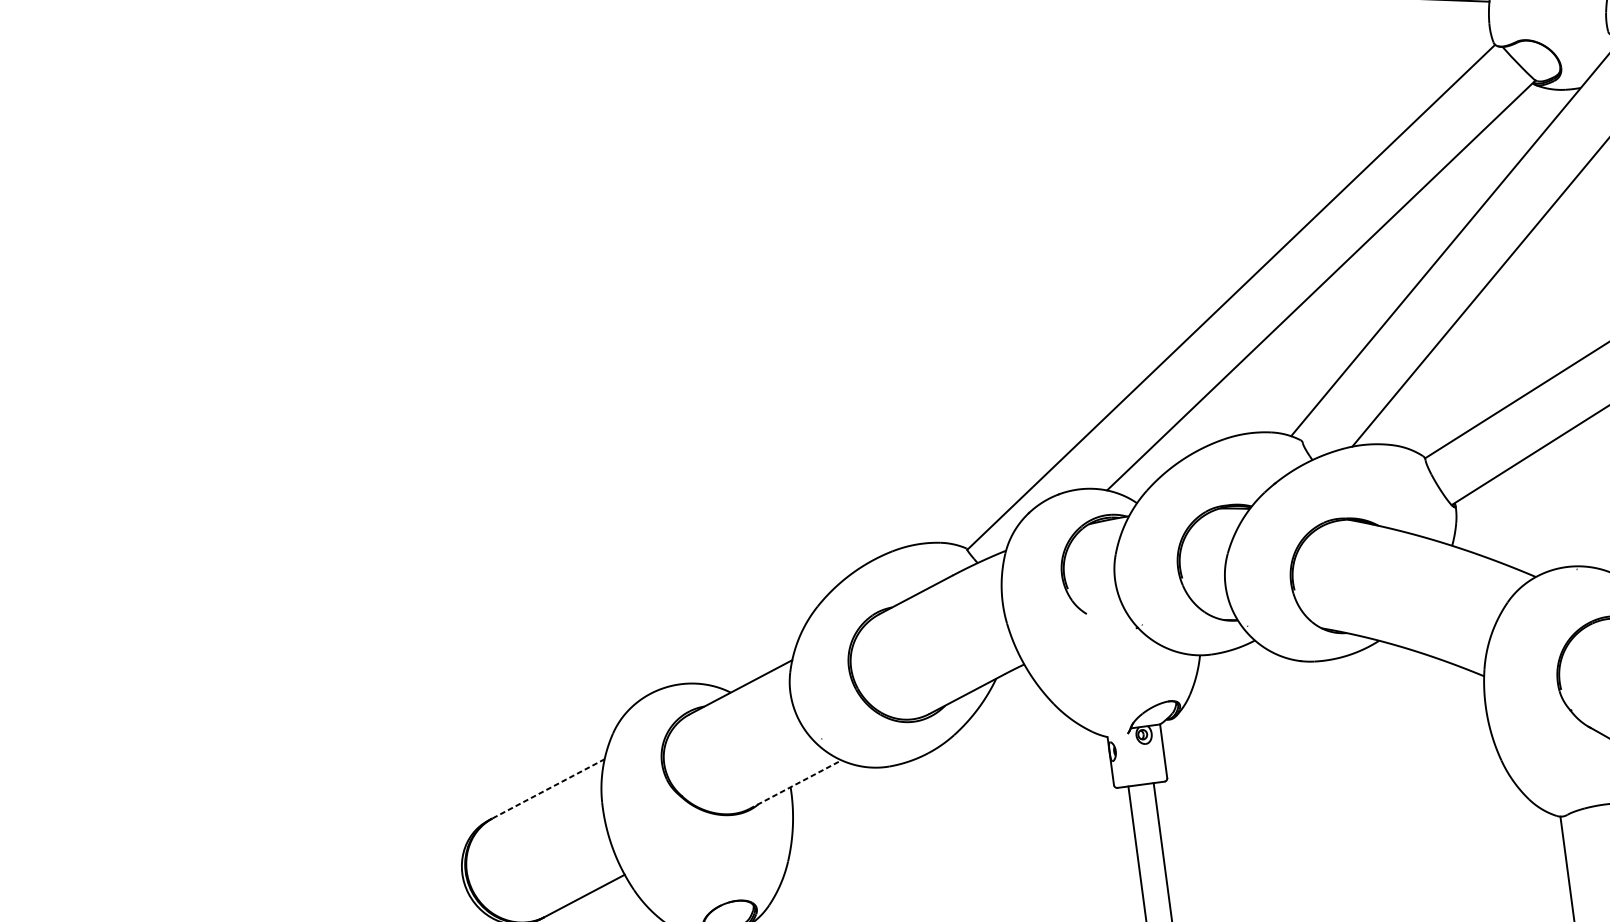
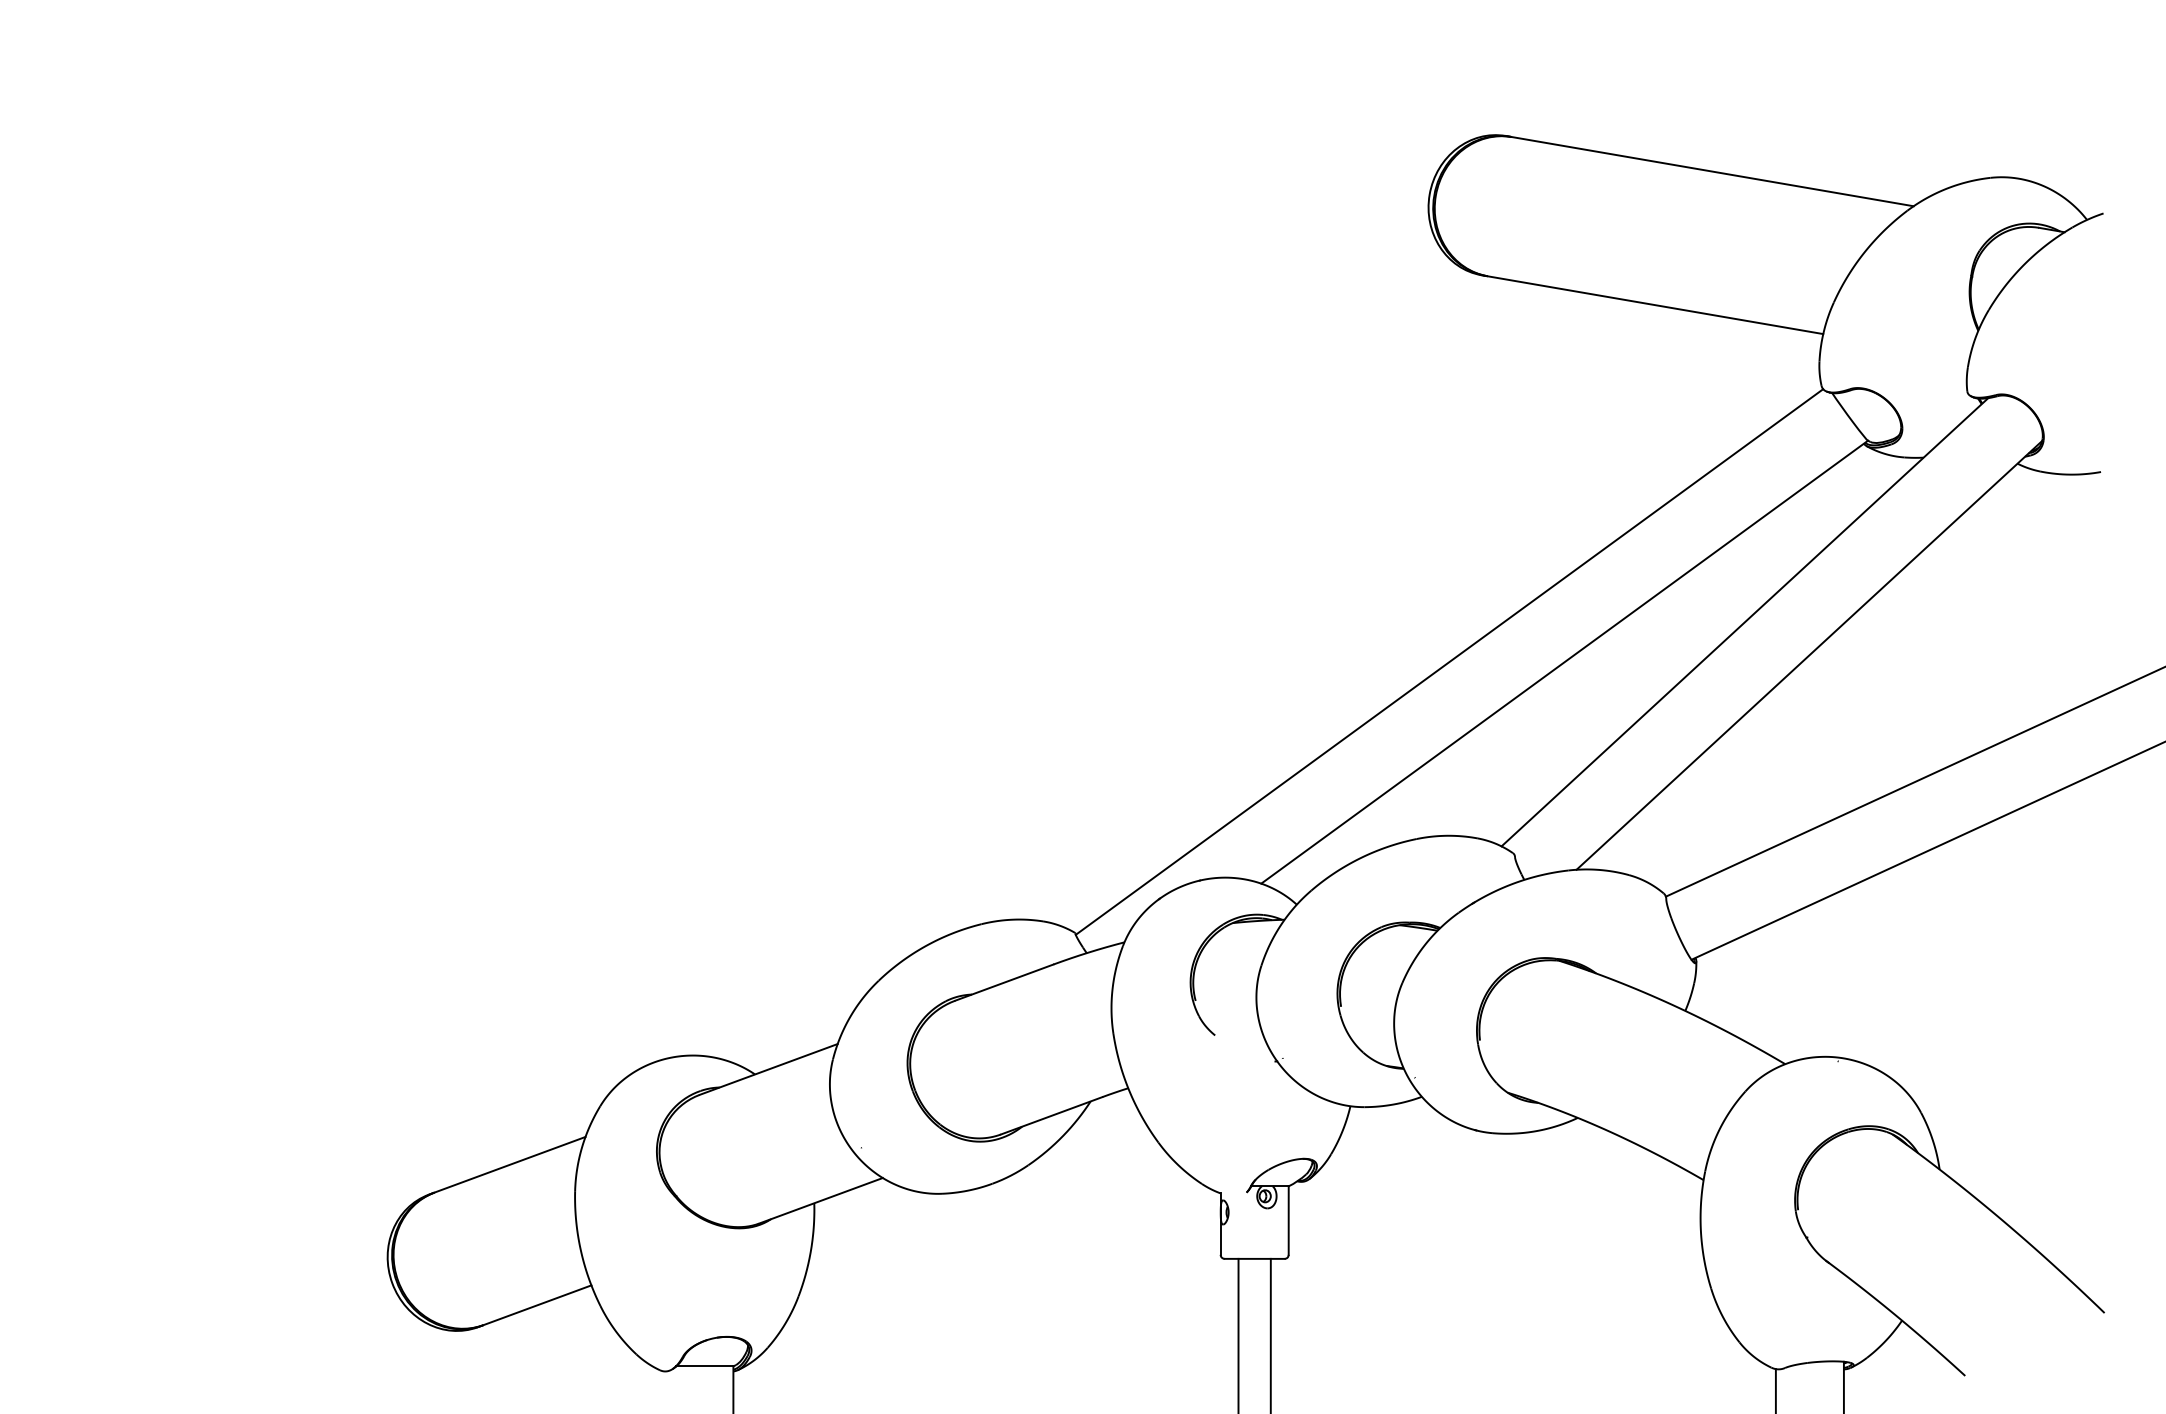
line: (795, 784) -> (821, 1200), dashed -> solid
line: (548, 788) -> (510, 1164), dashed -> solid

